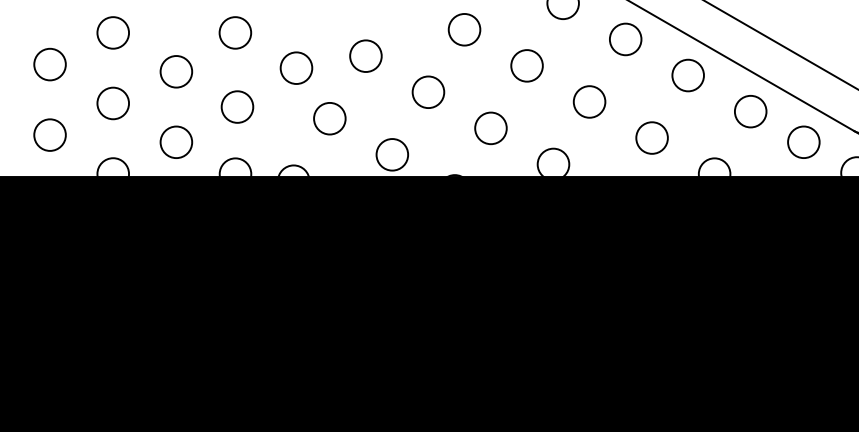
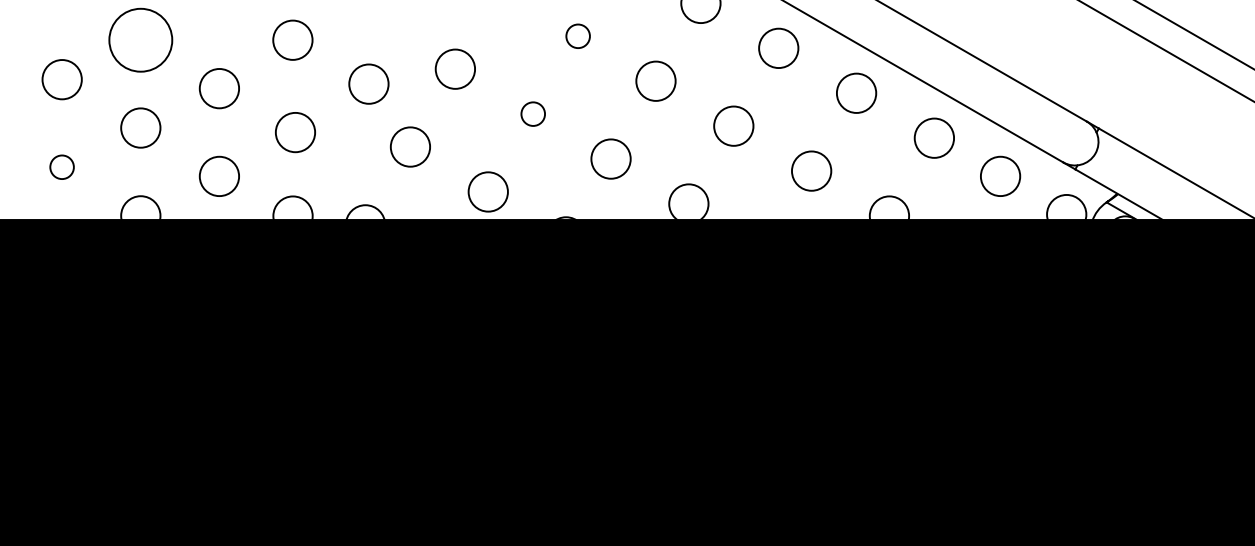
circle: (464, 29) -> (577, 35), size x0.6
circle: (112, 32) -> (140, 39), size x1.6
circle: (427, 91) -> (532, 113), size x0.6
circle: (49, 134) -> (61, 166), size x0.6

